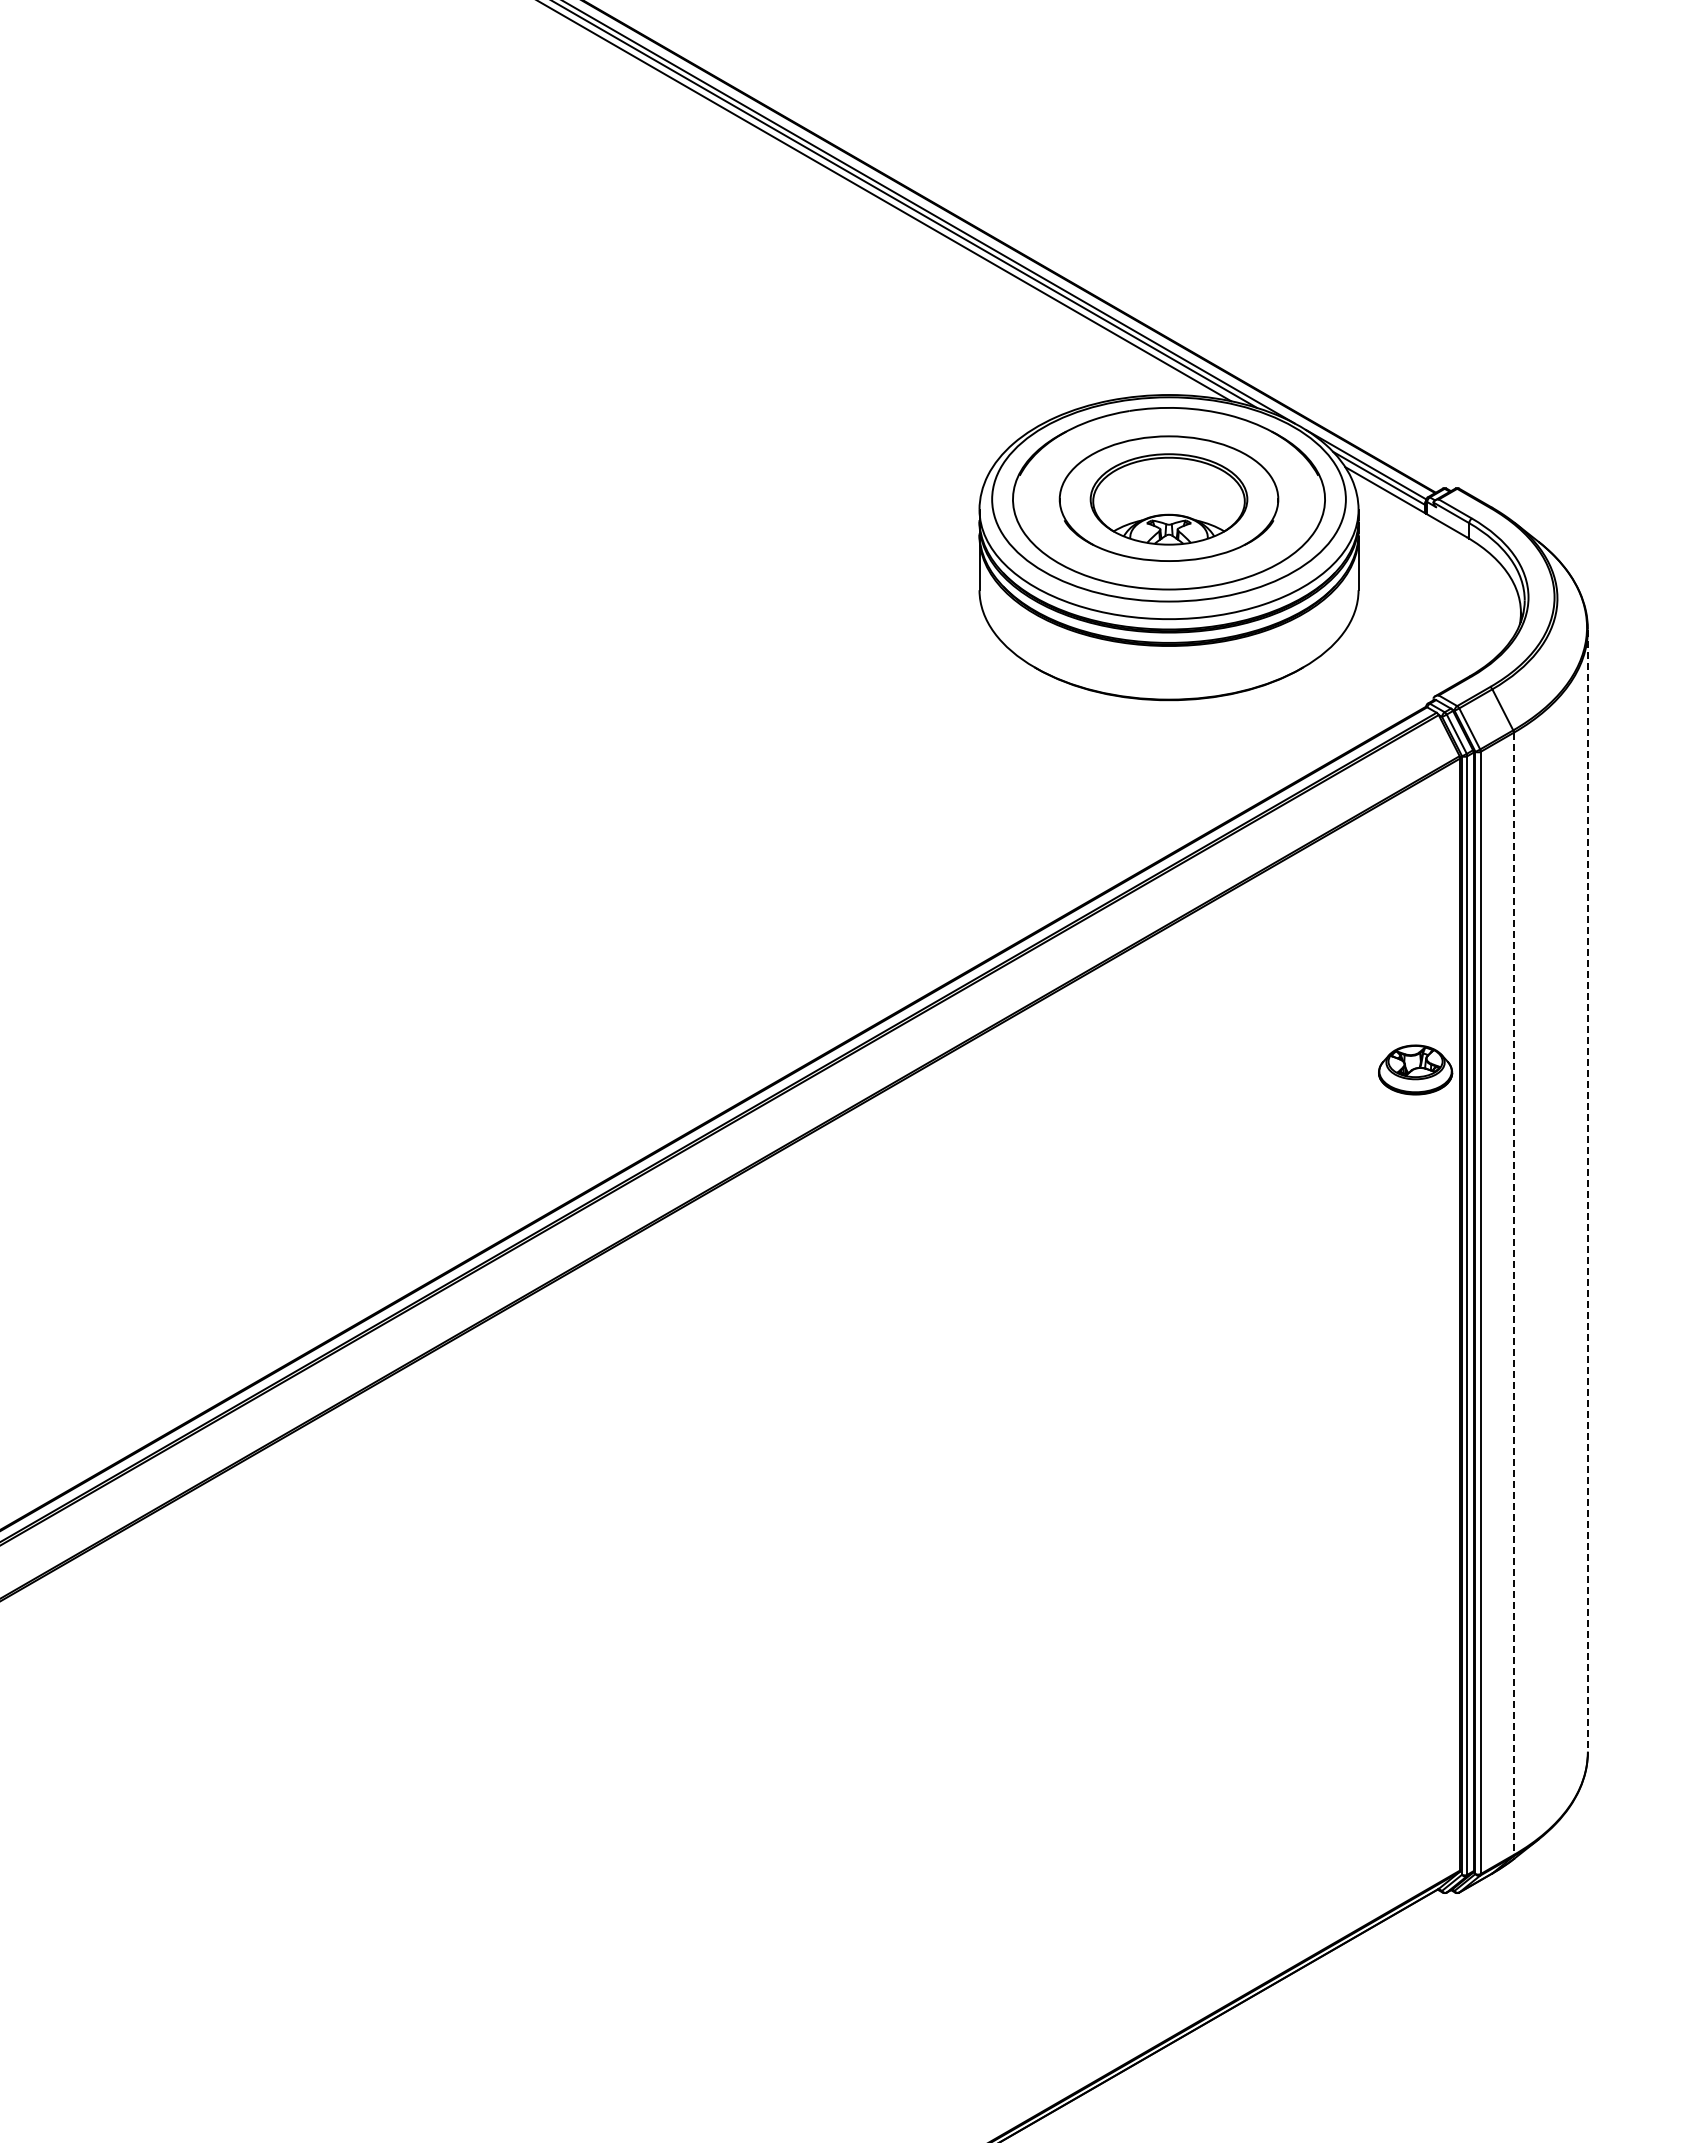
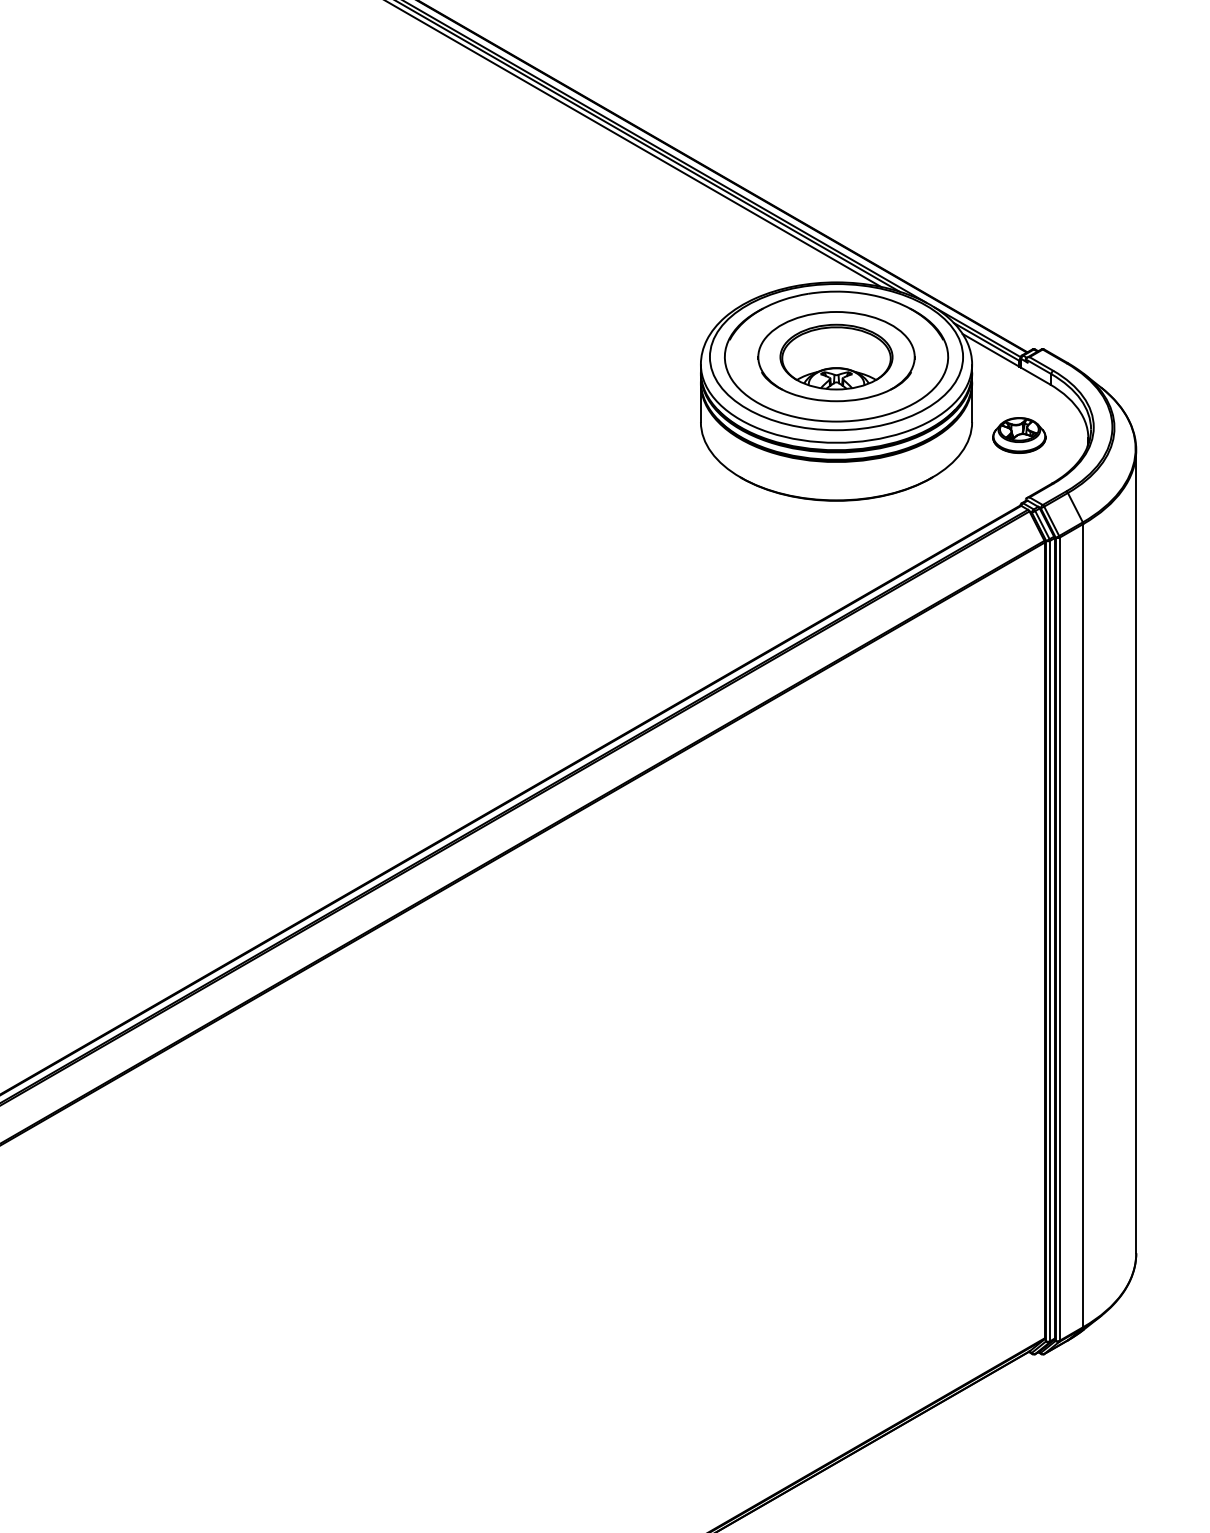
part: (1415, 1069) -> (1019, 435), moved
line: (1587, 1191) -> (1135, 852), dashed -> solid
line: (1513, 1294) -> (1083, 926), dashed -> solid

